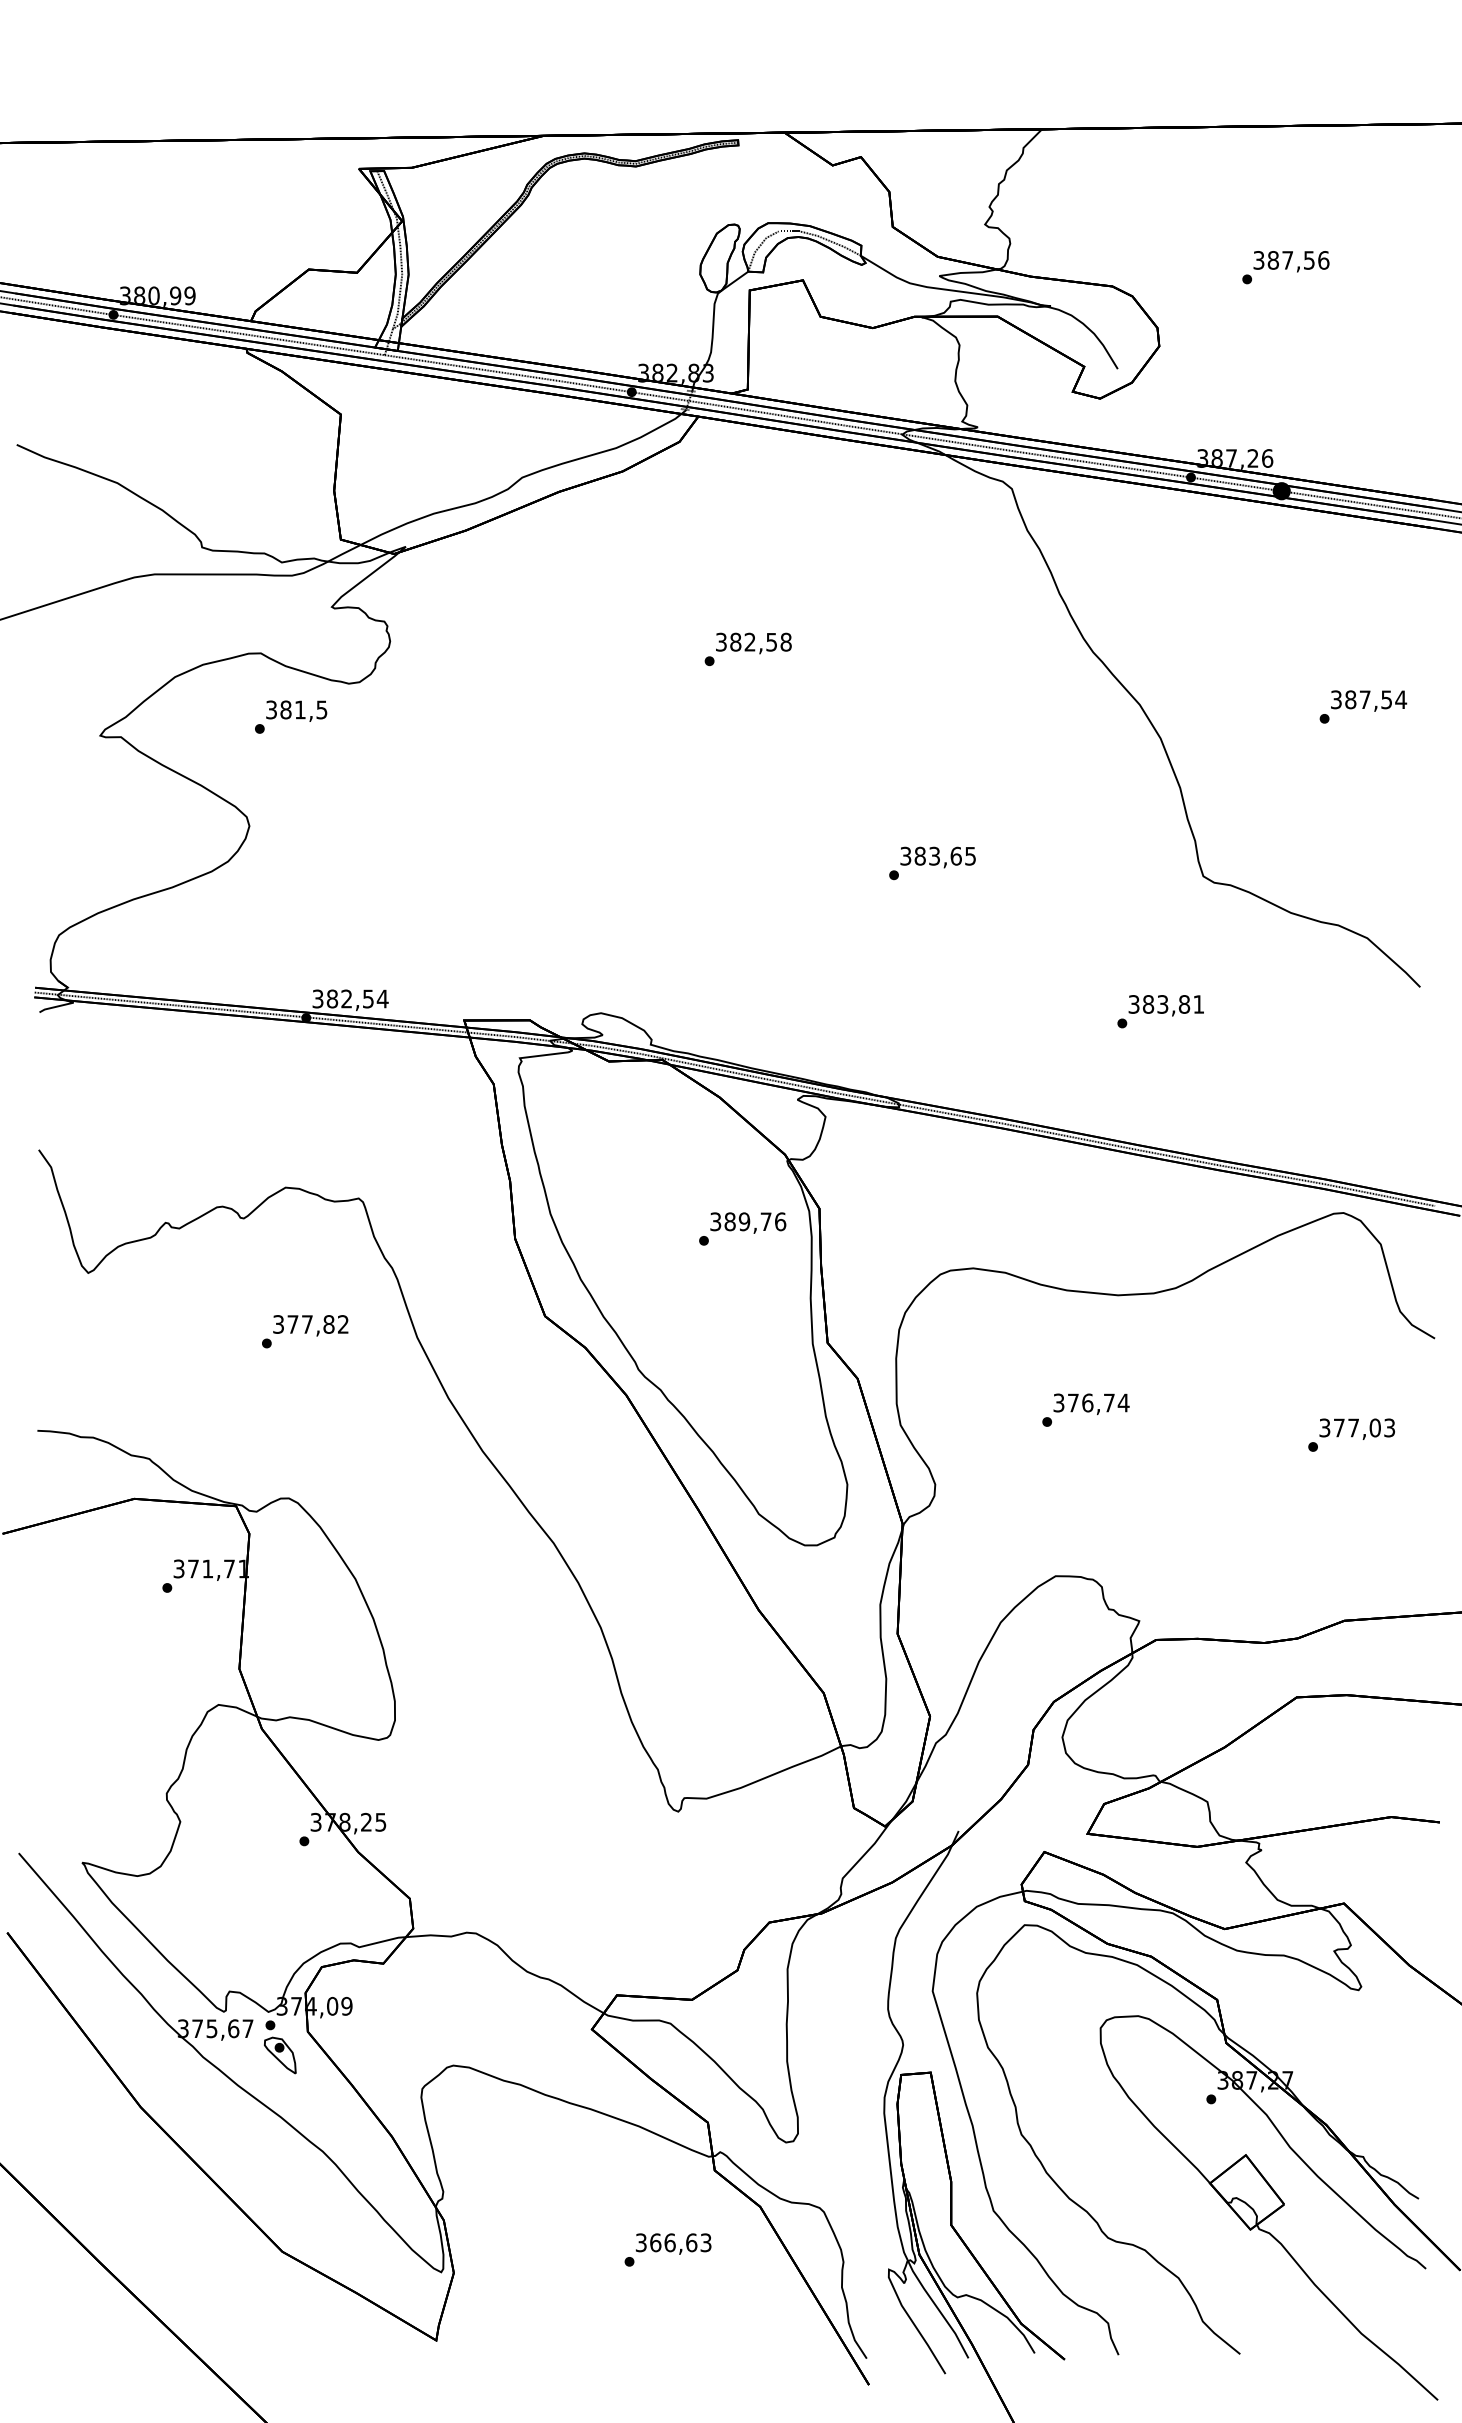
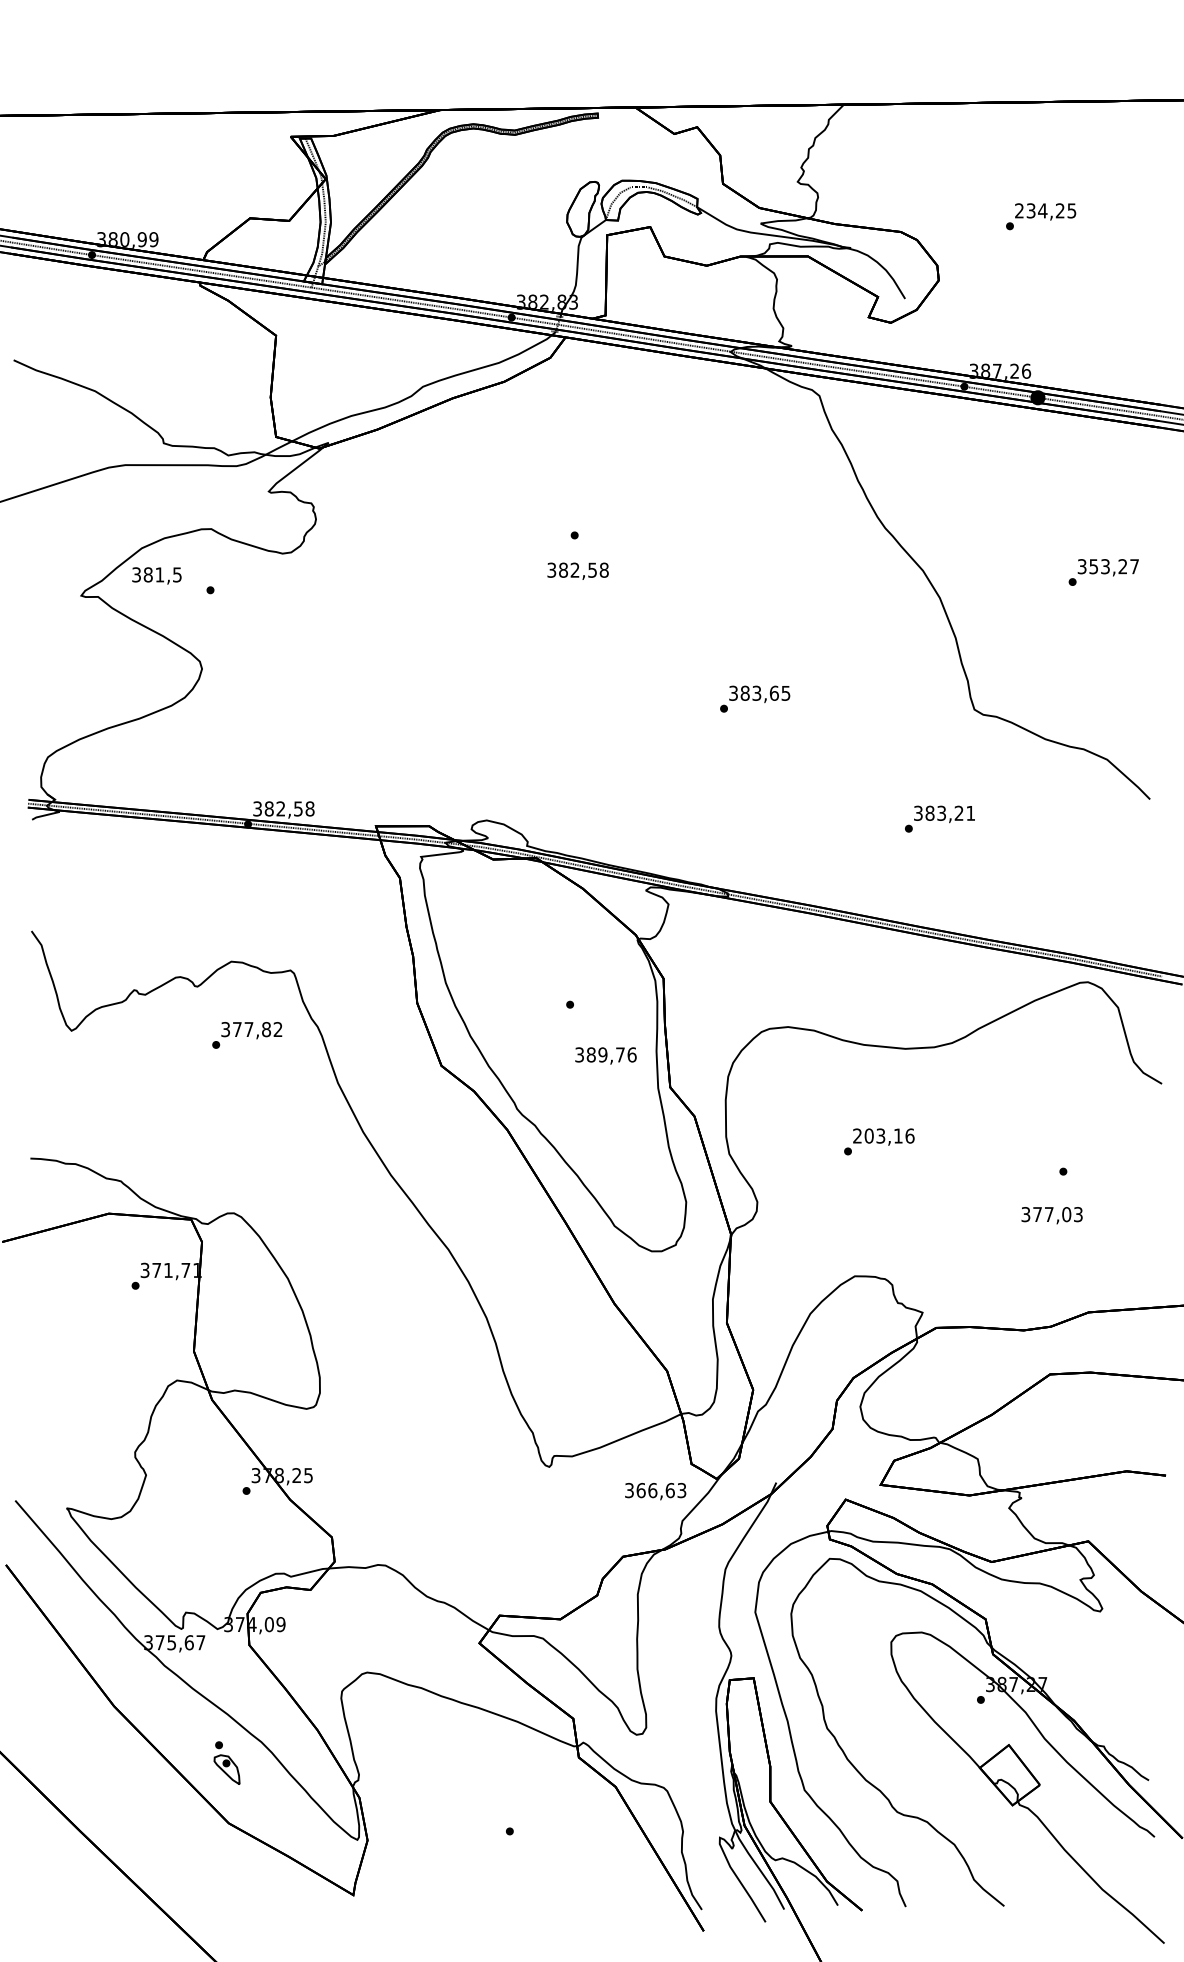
text: (1291, 260) -> (1045, 210), 387,56 -> 234,25
text: (753, 643) -> (577, 571), moved
text: (1376, 699) -> (1114, 566), 387,54 -> 353,27
text: (296, 710) -> (156, 575), moved
text: (382, 998) -> (309, 808), 382,54 -> 382,58
text: (1184, 1004) -> (959, 813), 383,81 -> 383,21
text: (748, 1222) -> (606, 1055), moved
text: (305, 1331) -> (247, 1035), moved
text: (1091, 1402) -> (883, 1135), 376,74 -> 203,16
text: (1356, 1428) -> (1051, 1215), moved
part: (280, 2047) -> (227, 1763), moved
text: (673, 2243) -> (655, 1491), moved

